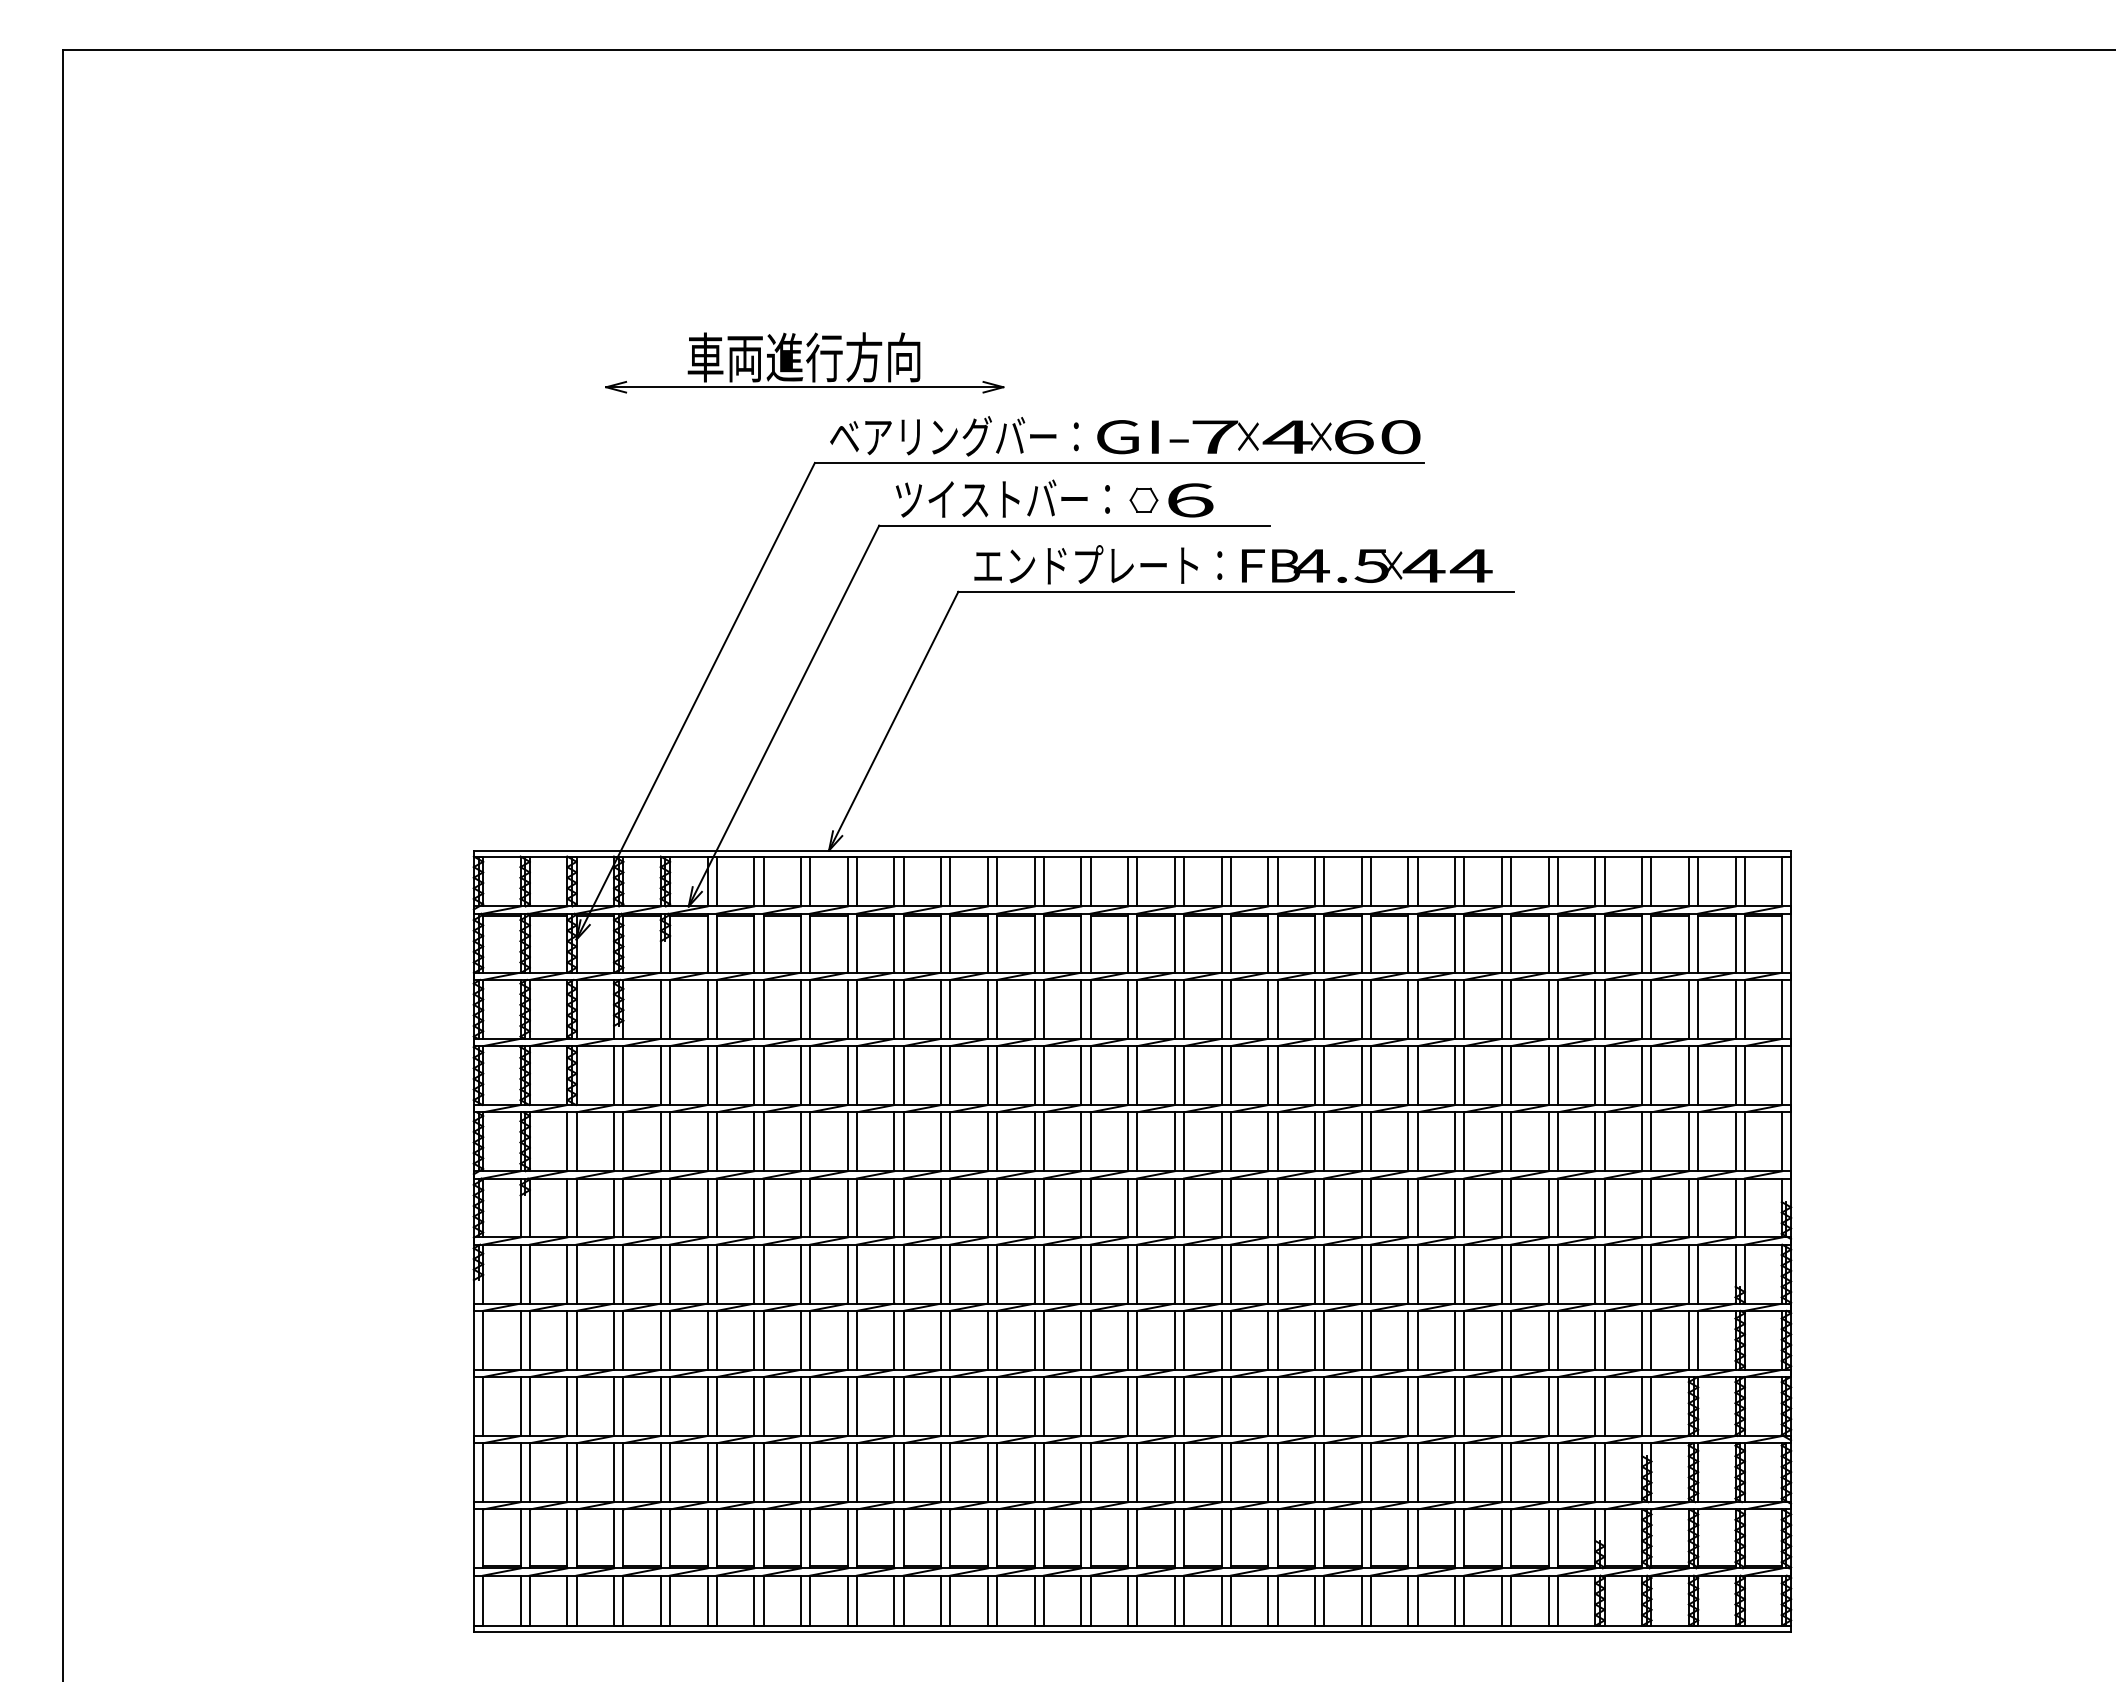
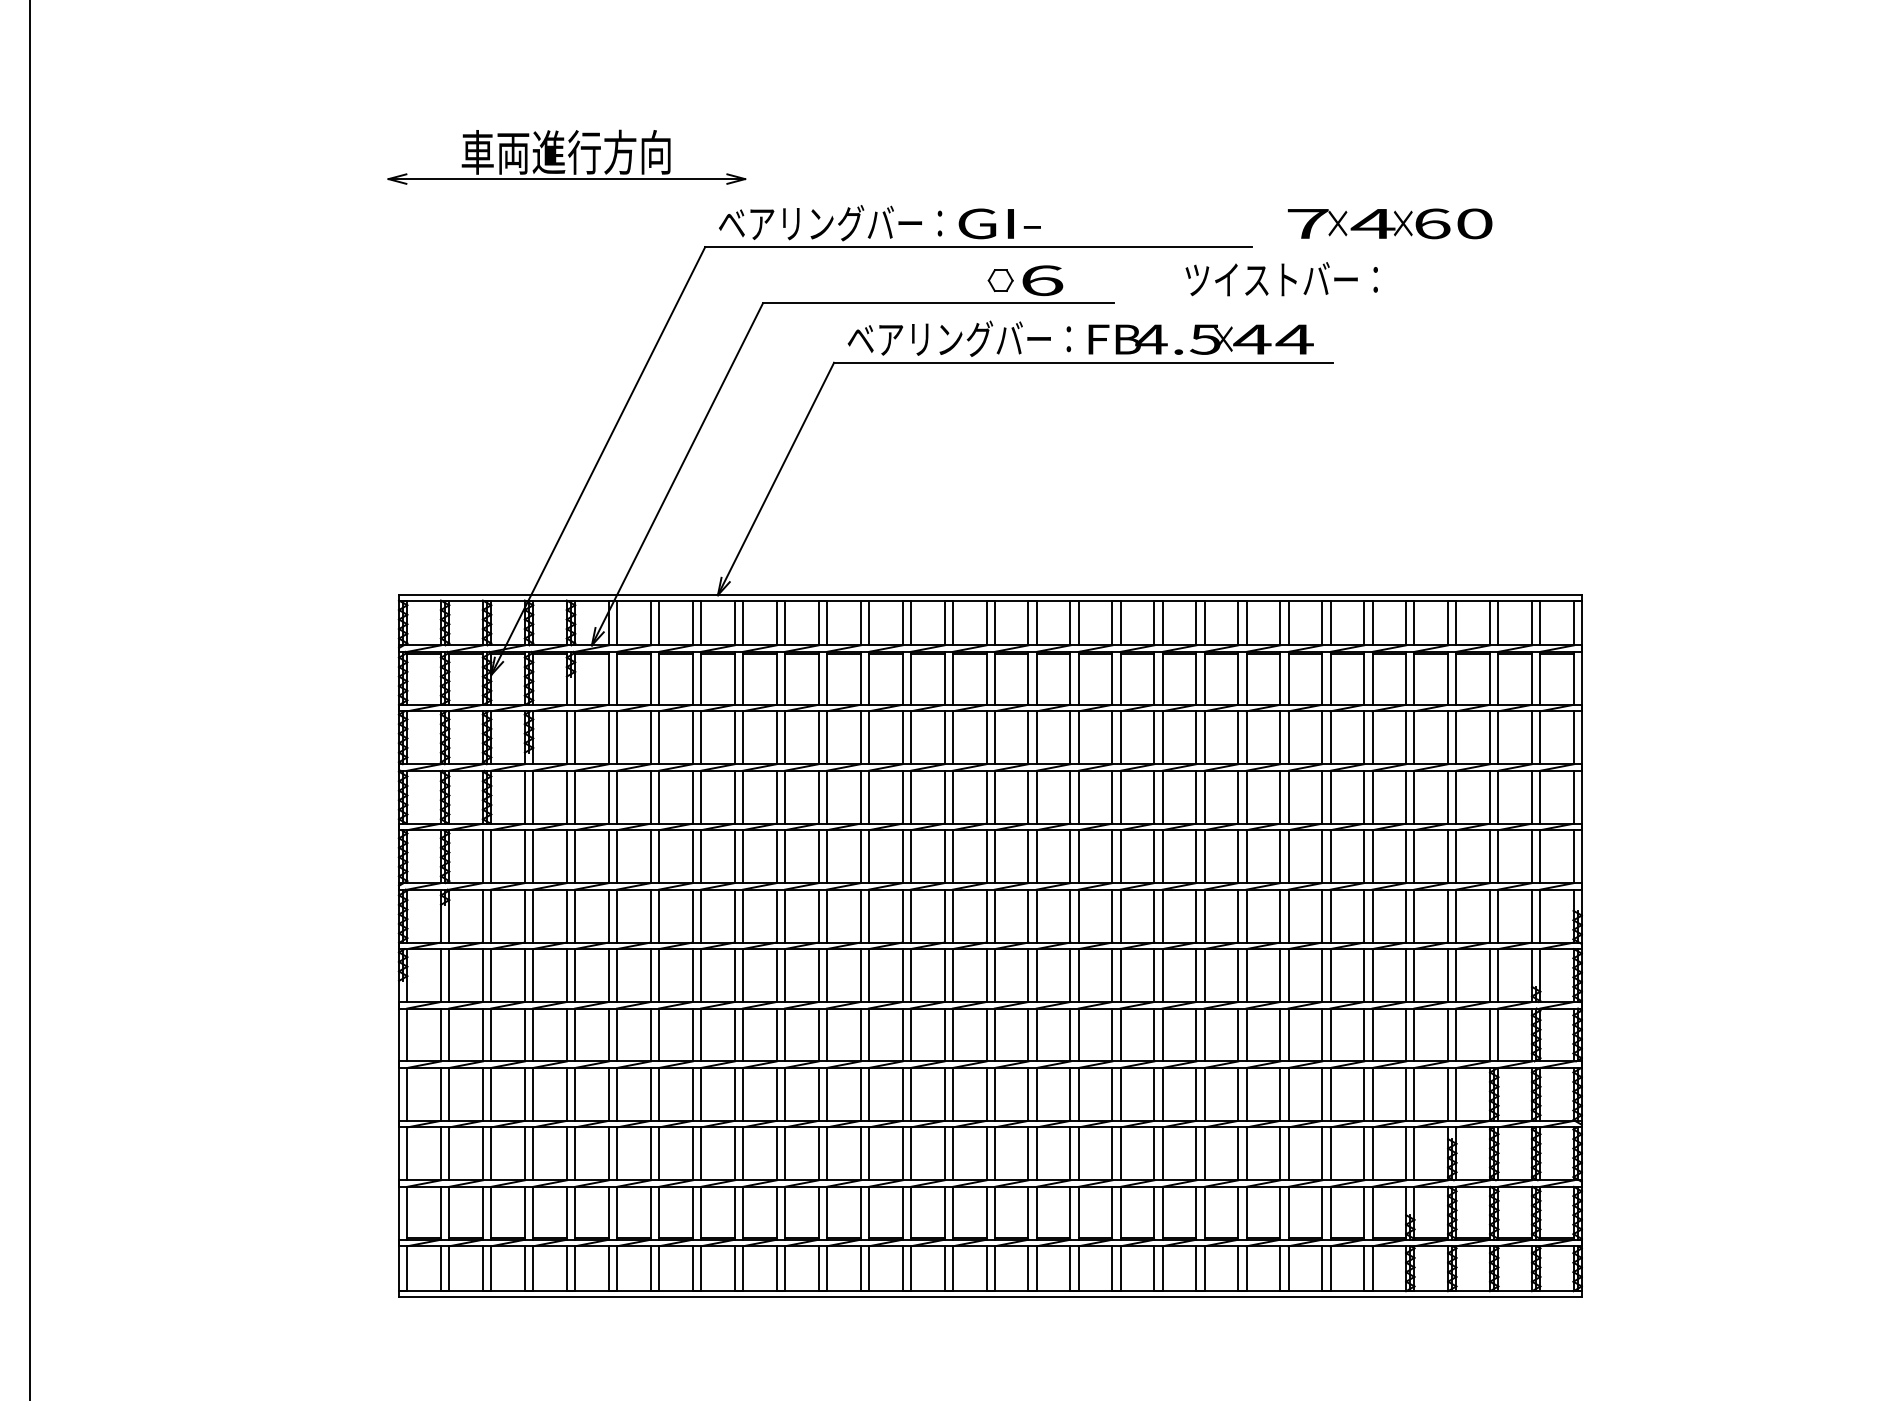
part: (804, 362) -> (566, 156), moved
text: (1306, 437) -> (1390, 224), moved
text: (1002, 498) -> (1281, 279), moved
text: (1086, 564) -> (949, 338), エンドプレート： -> ベアリングバー：

